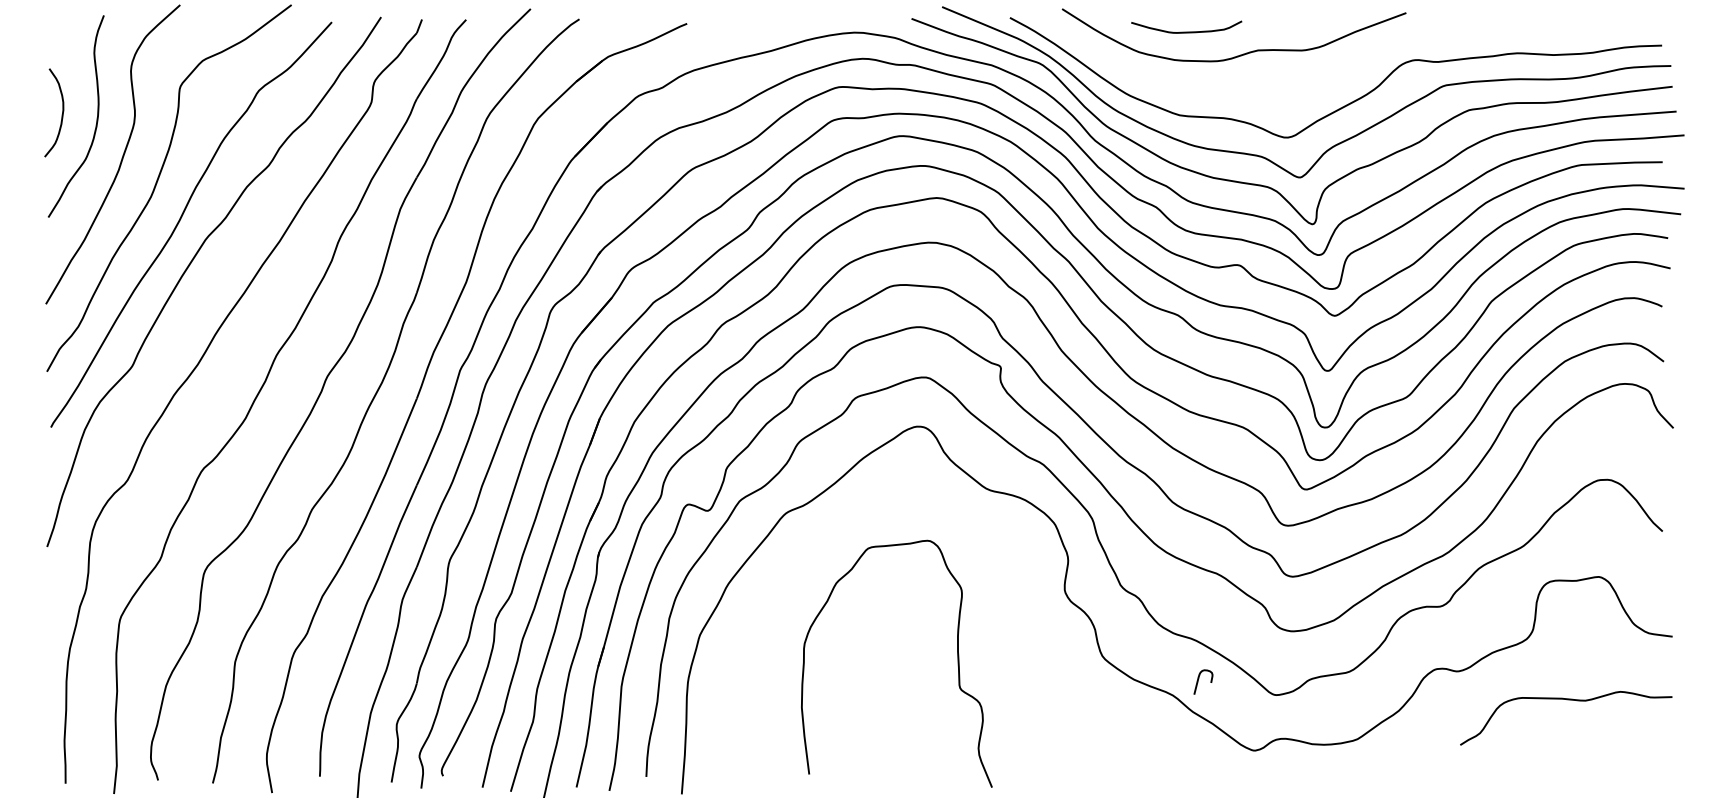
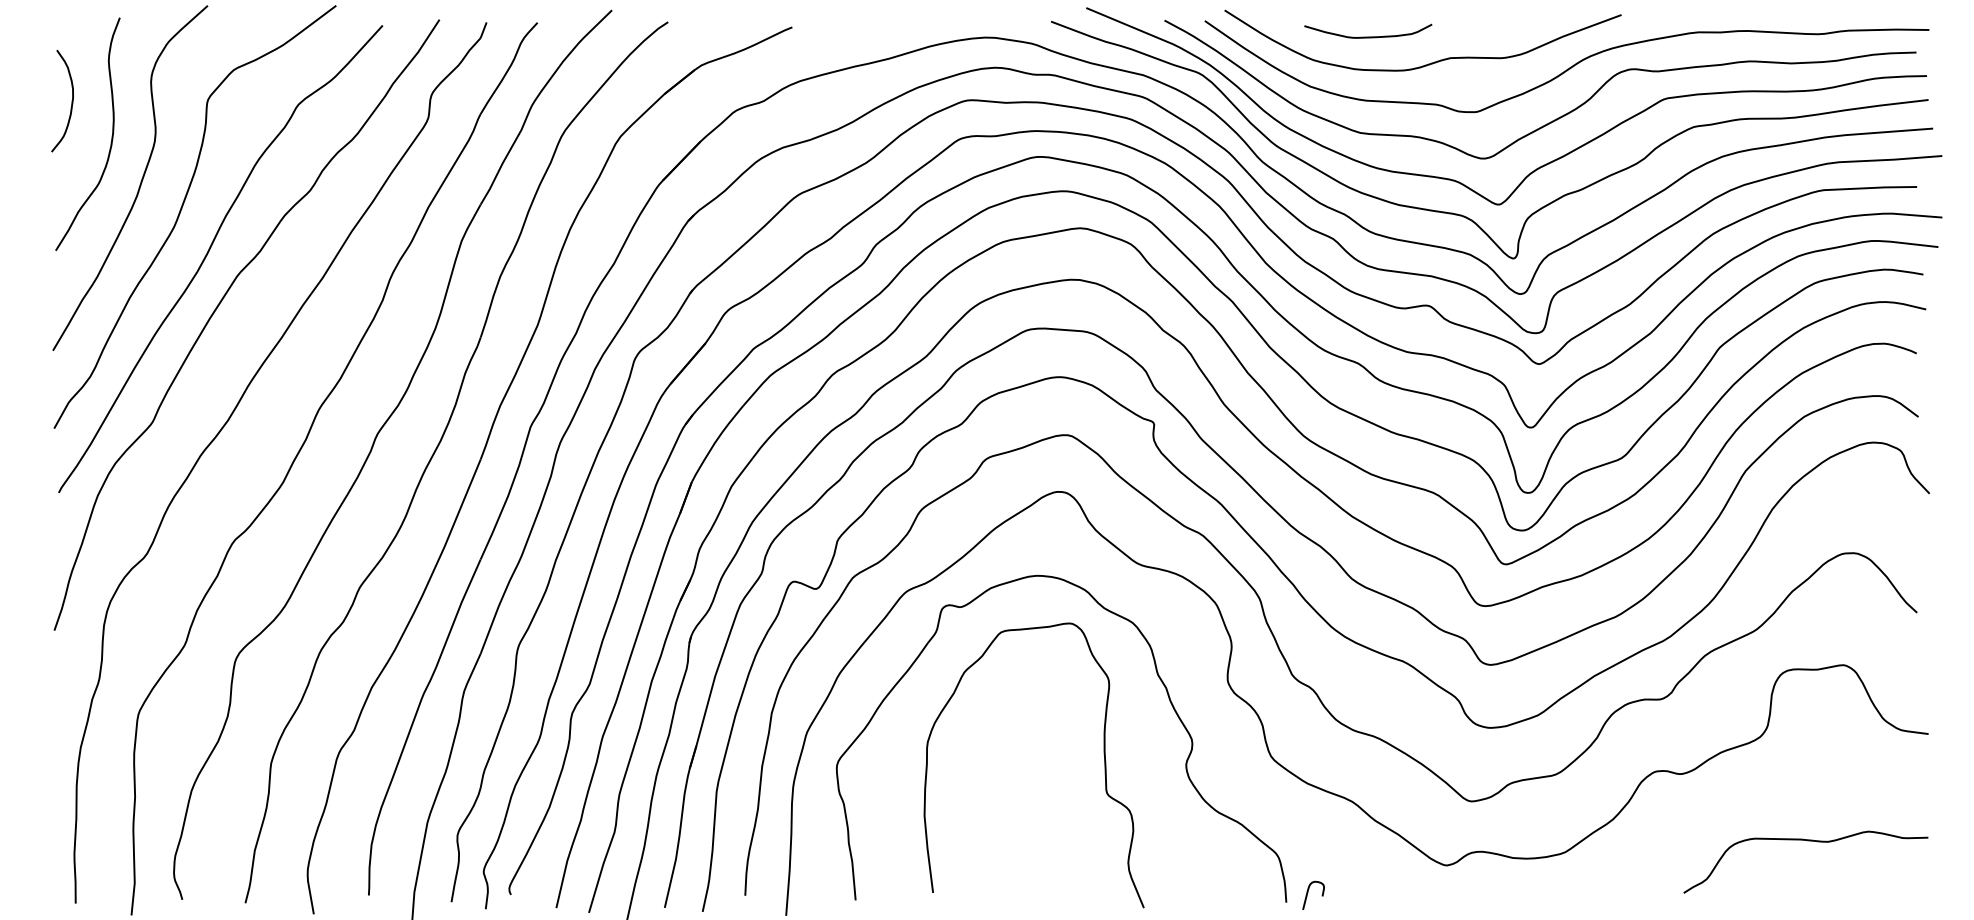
curve: (1359, 59) -> (1567, 68), added
curve: (61, 112) -> (71, 100), moved
curve: (1014, 608) -> (1169, 701), added
curve: (1199, 680) -> (1308, 893), moved
curve: (1567, 700) -> (1807, 841), moved

